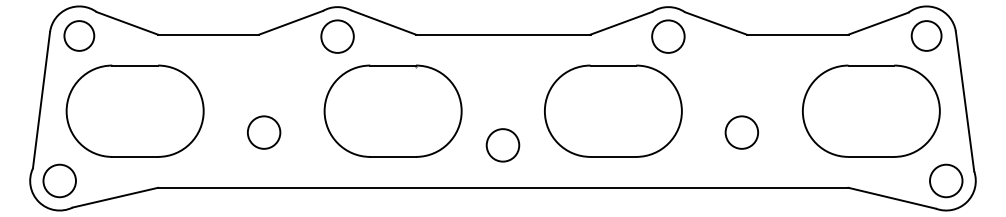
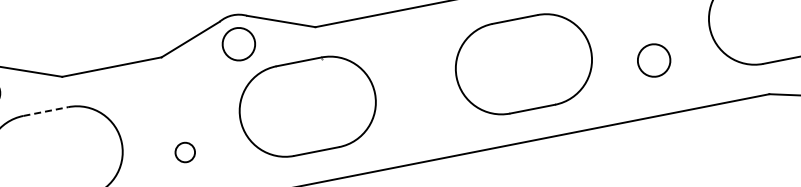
line: (135, 65) -> (46, 111), solid -> dashed
circle: (263, 132) -> (184, 152), size x0.6
circle: (502, 145) -> (421, 119), removed

